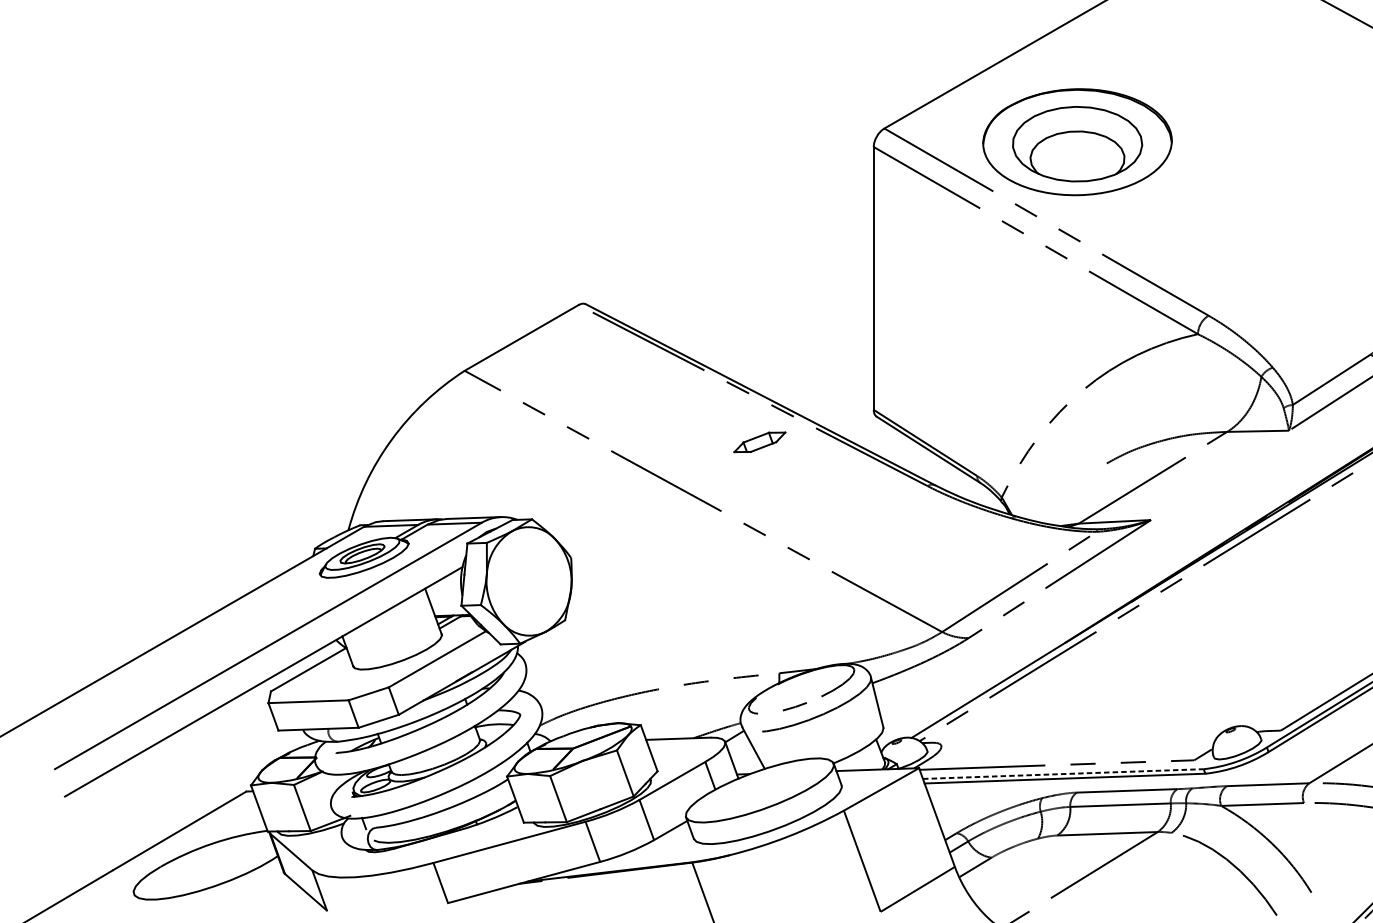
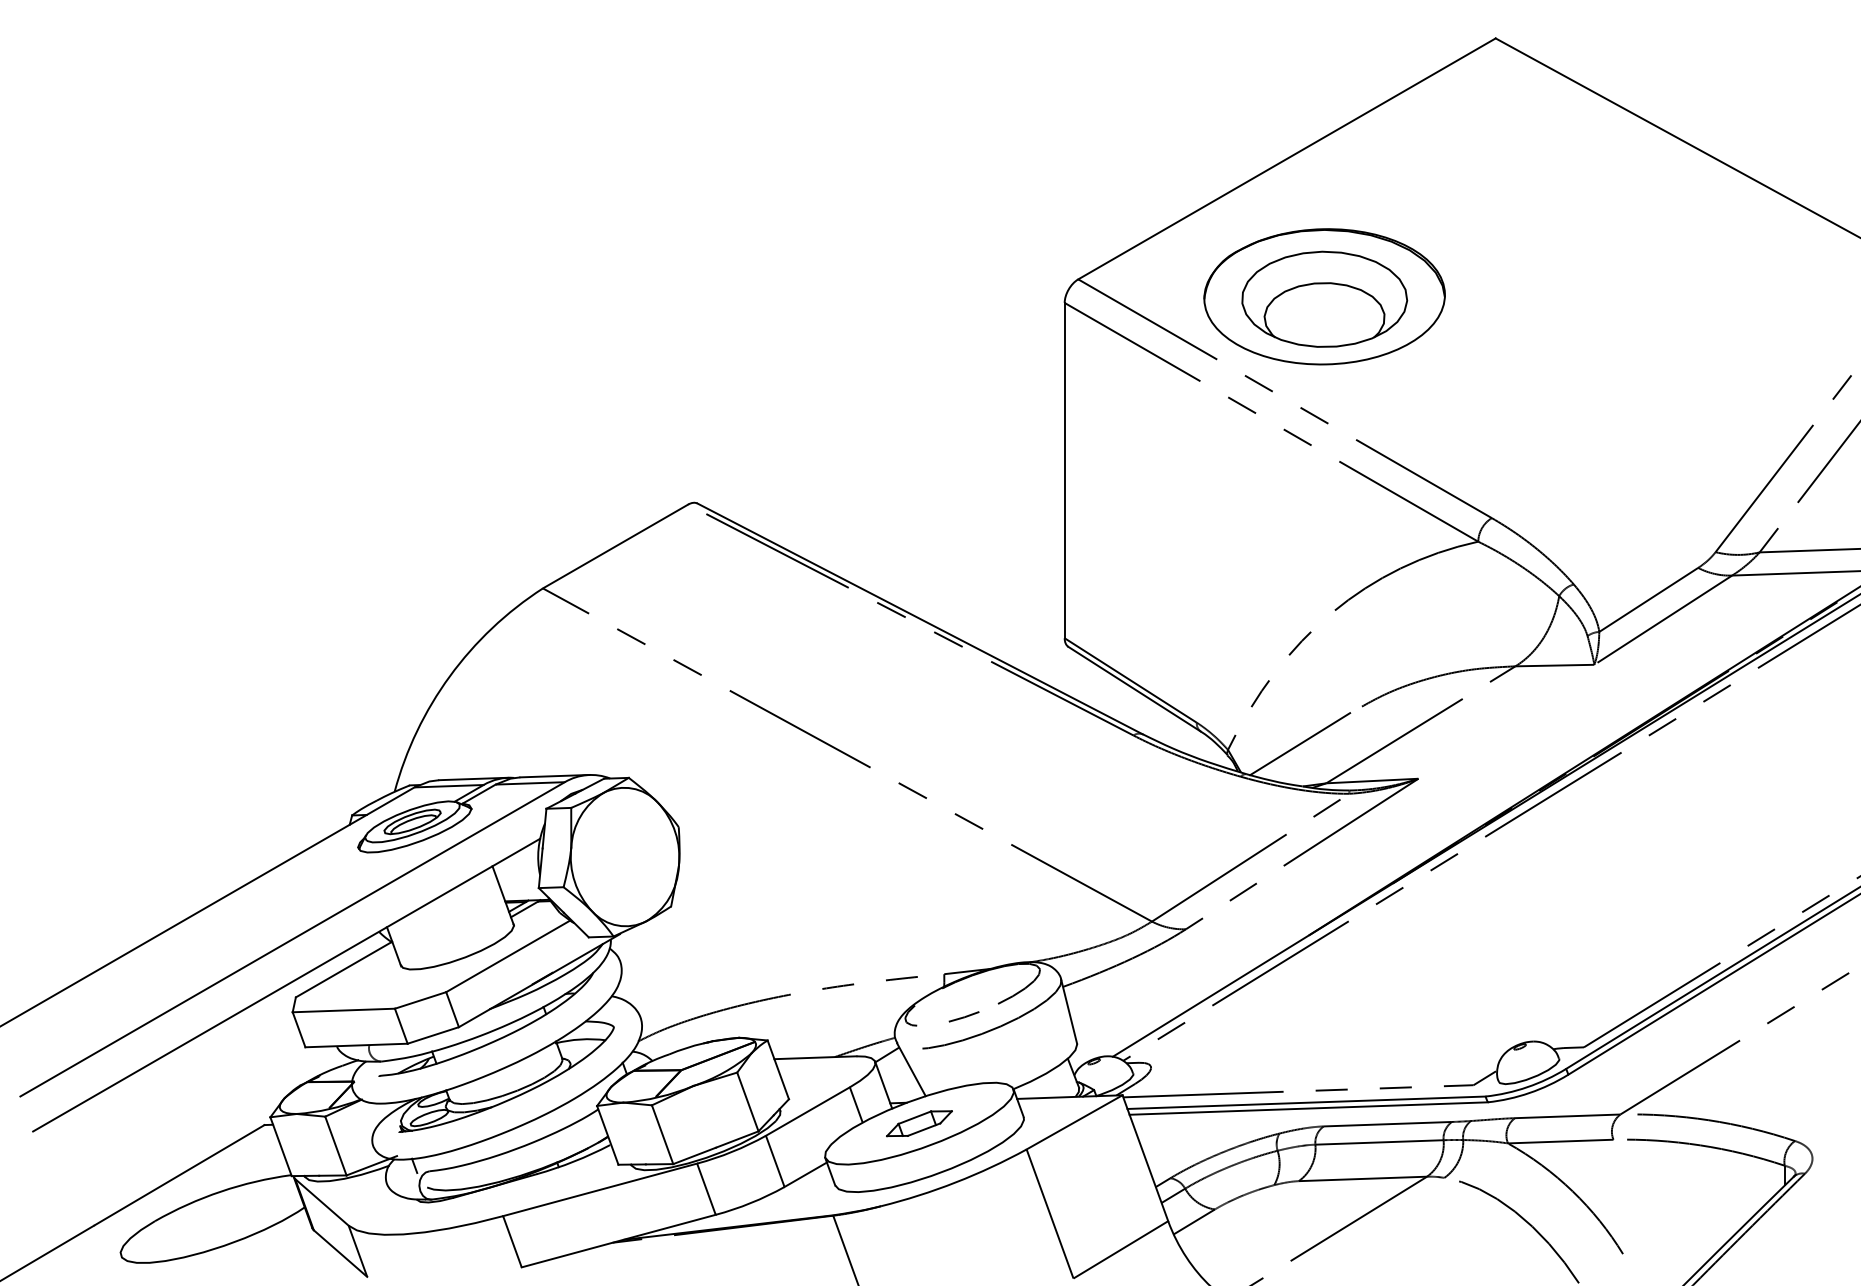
part: (759, 442) -> (919, 1123), moved
line: (1058, 493) -> (1300, 744), added
line: (1064, 773) -> (1307, 1102), dashed -> solid

